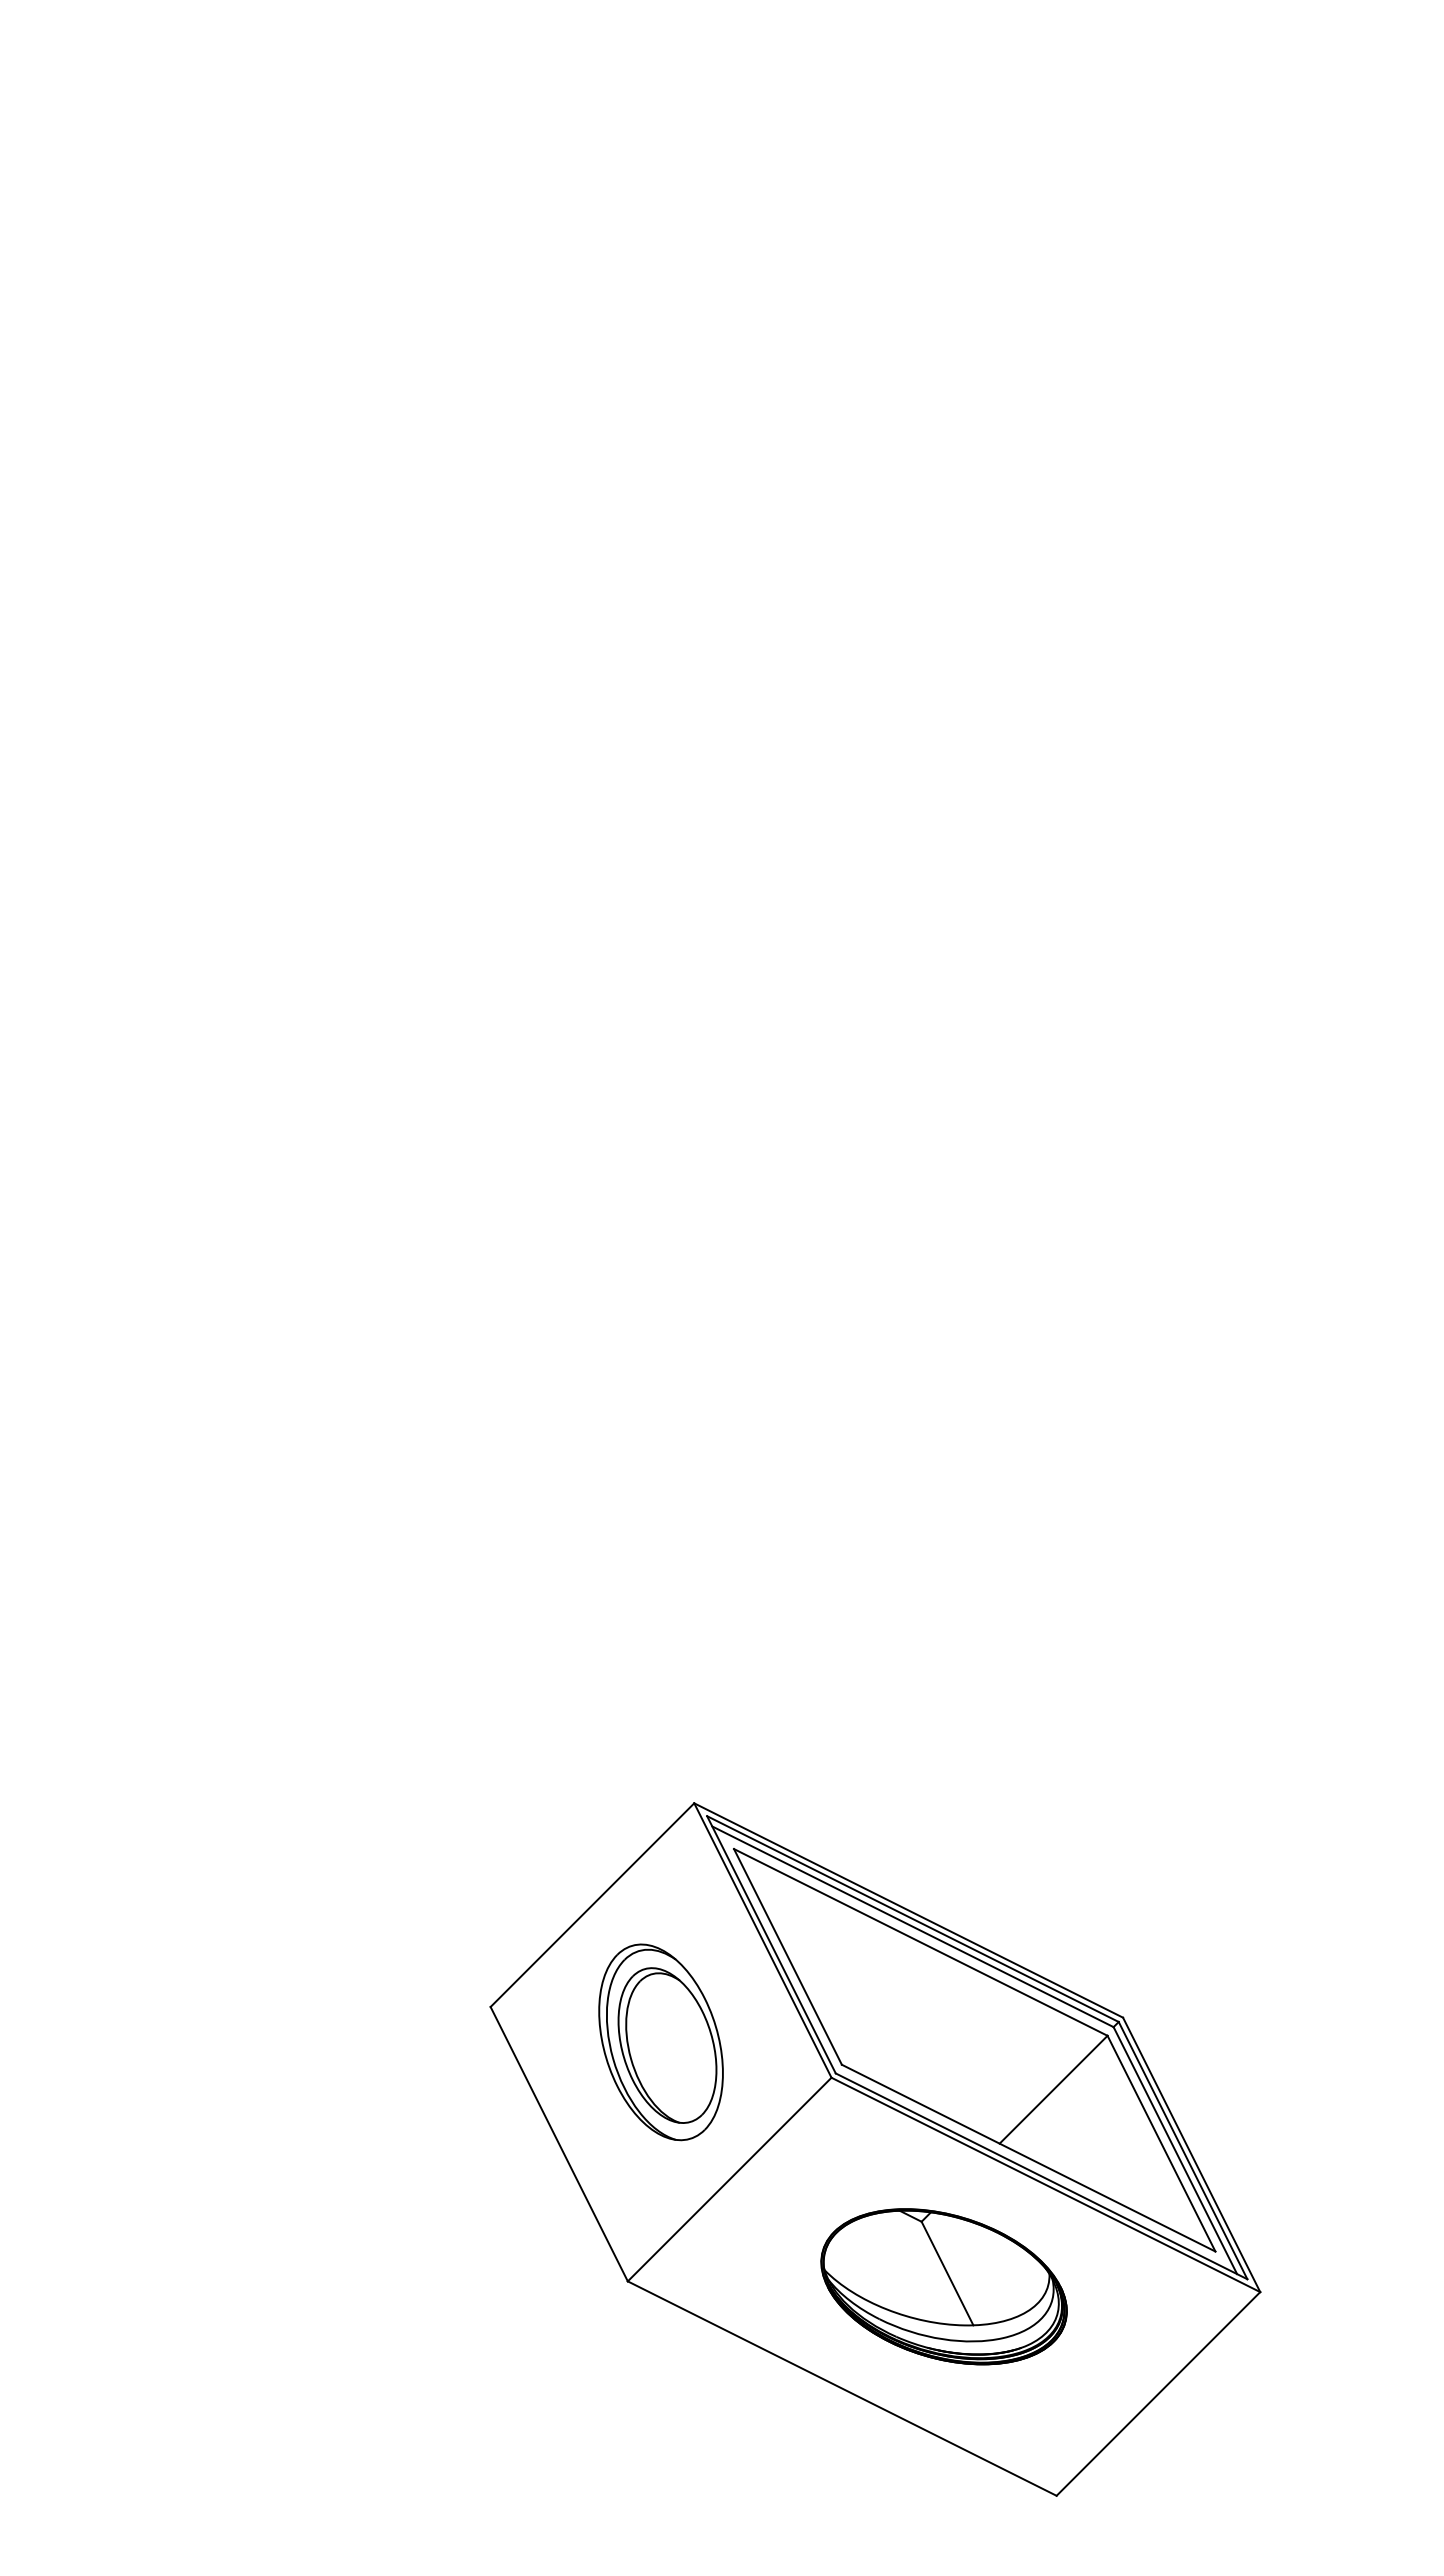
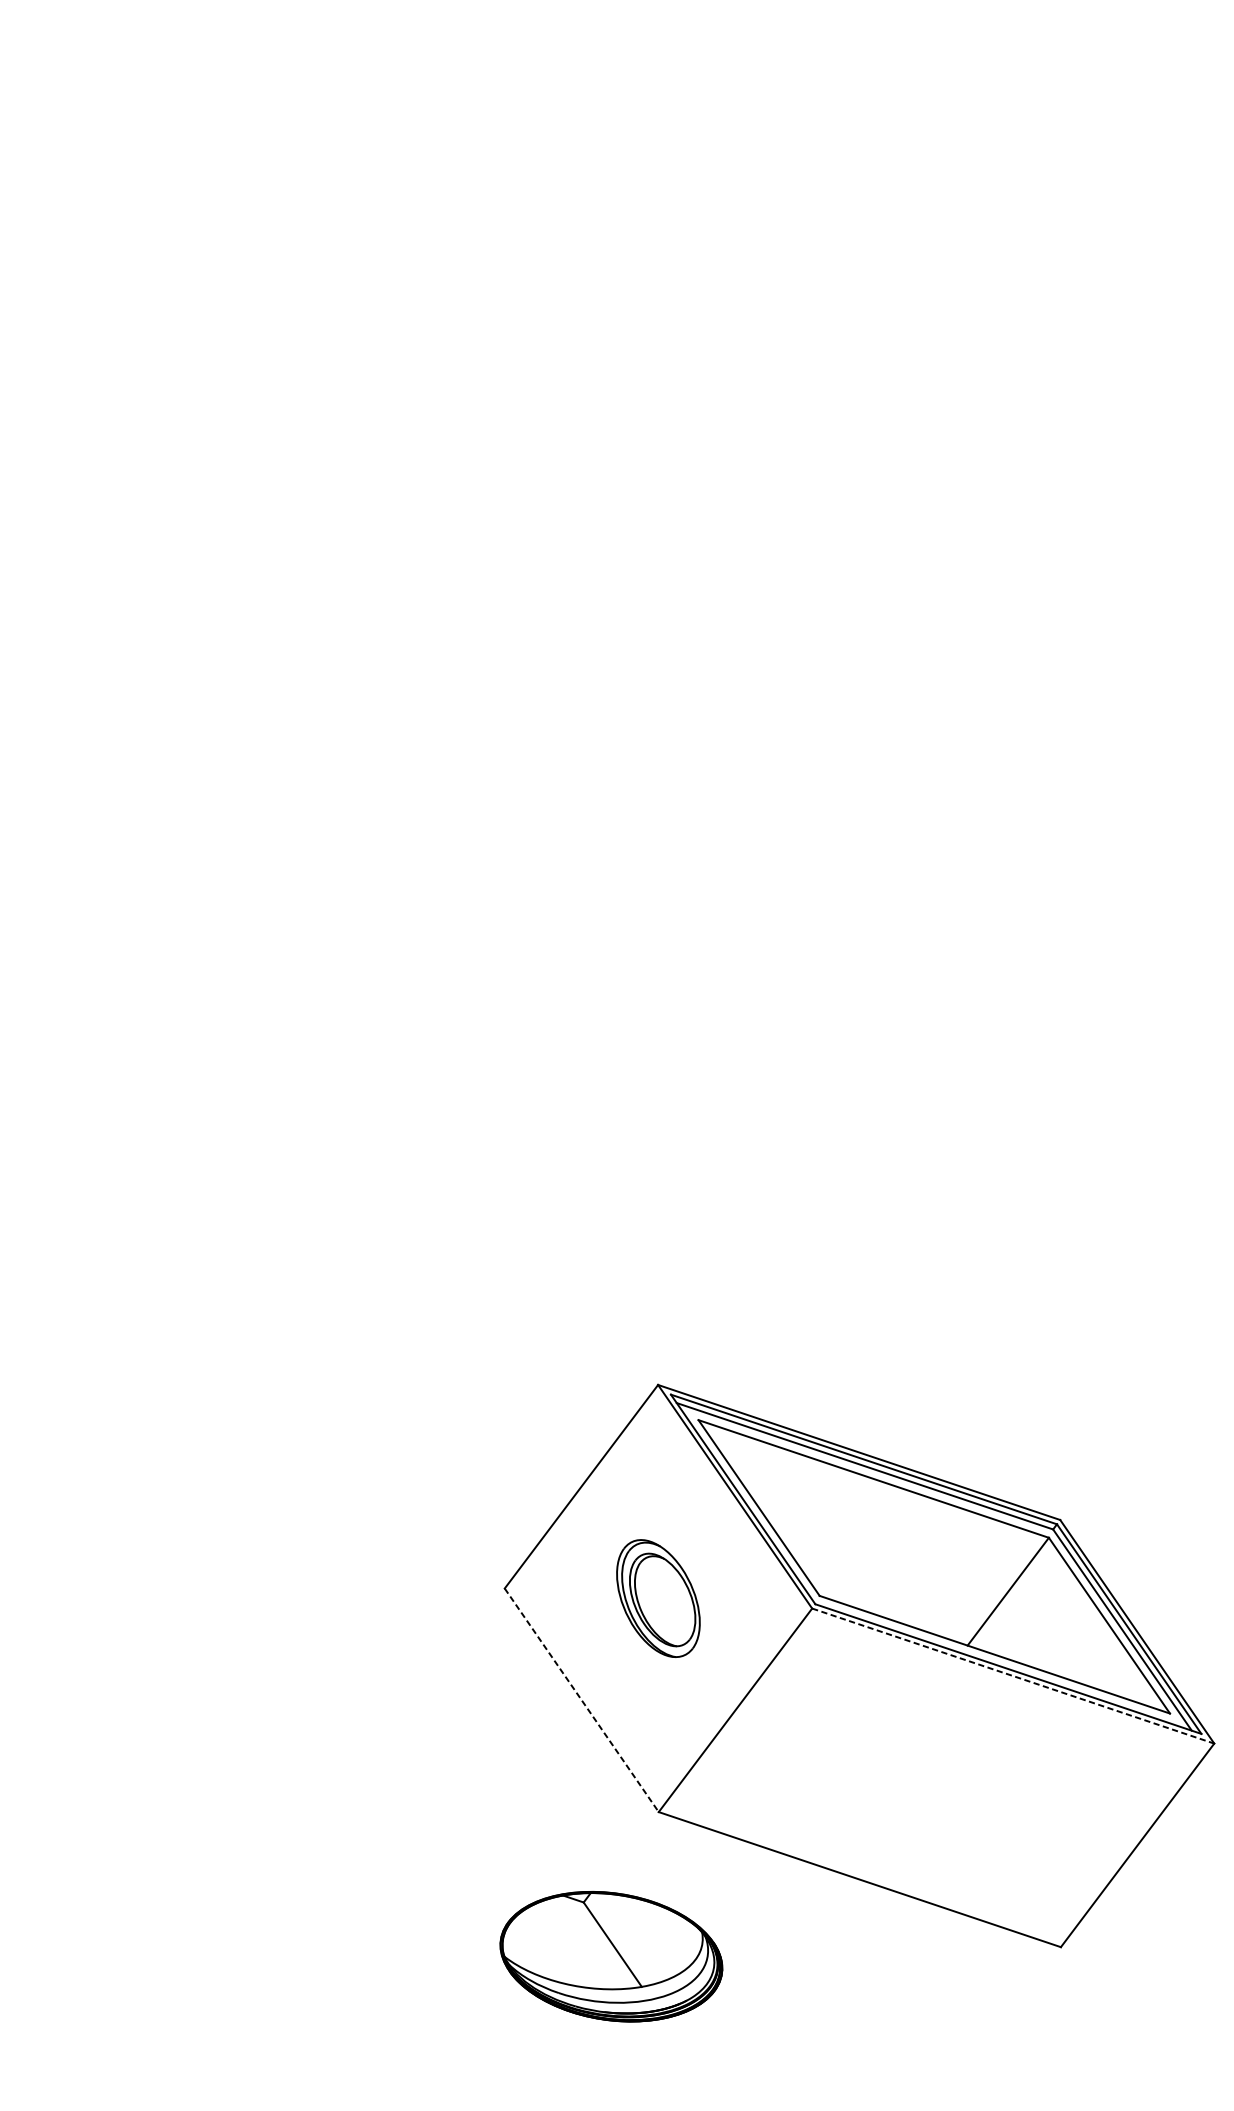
part: (660, 2042) -> (657, 1598), size x0.7
line: (559, 2144) -> (582, 1700), solid -> dashed
line: (1045, 2184) -> (1012, 1675), solid -> dashed
part: (943, 2286) -> (610, 1956), moved

